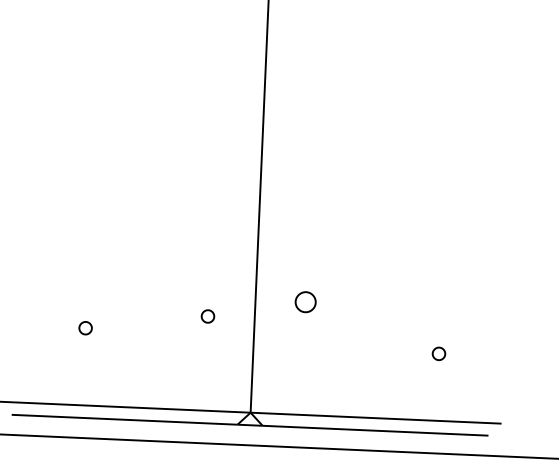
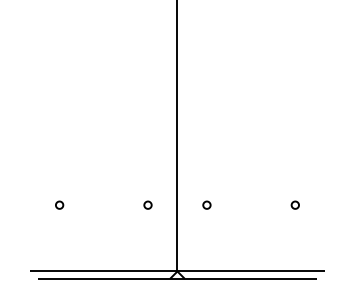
part: (305, 300) -> (206, 204), size x0.62
part: (207, 315) -> (147, 204), moved
part: (85, 326) -> (59, 204), moved
part: (437, 352) -> (294, 204), moved

